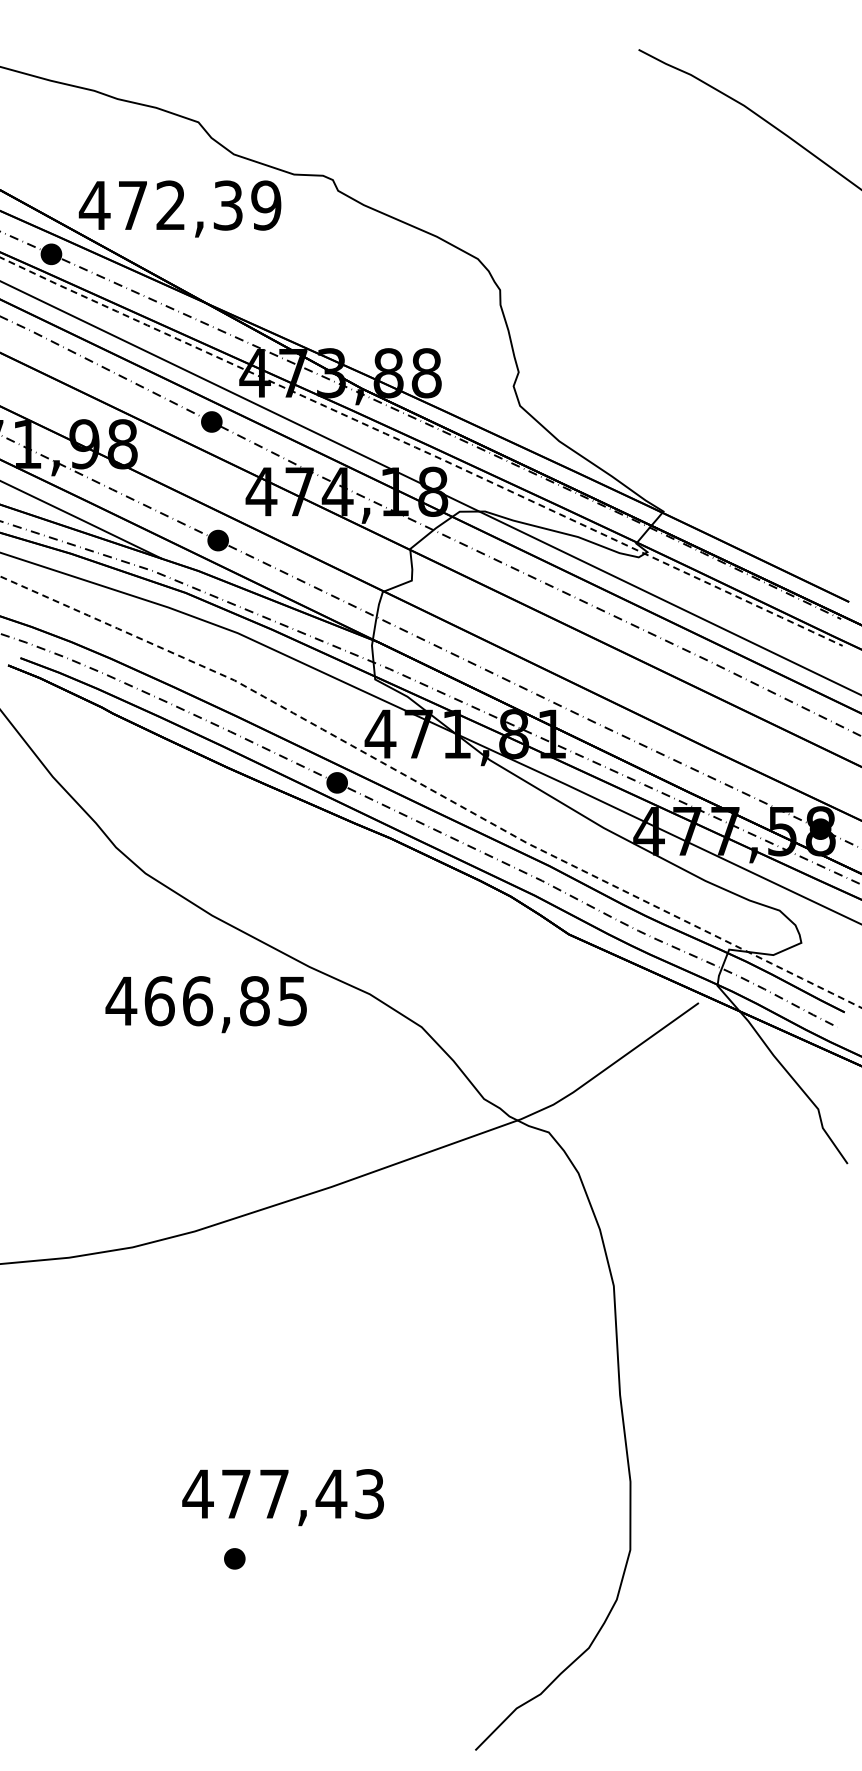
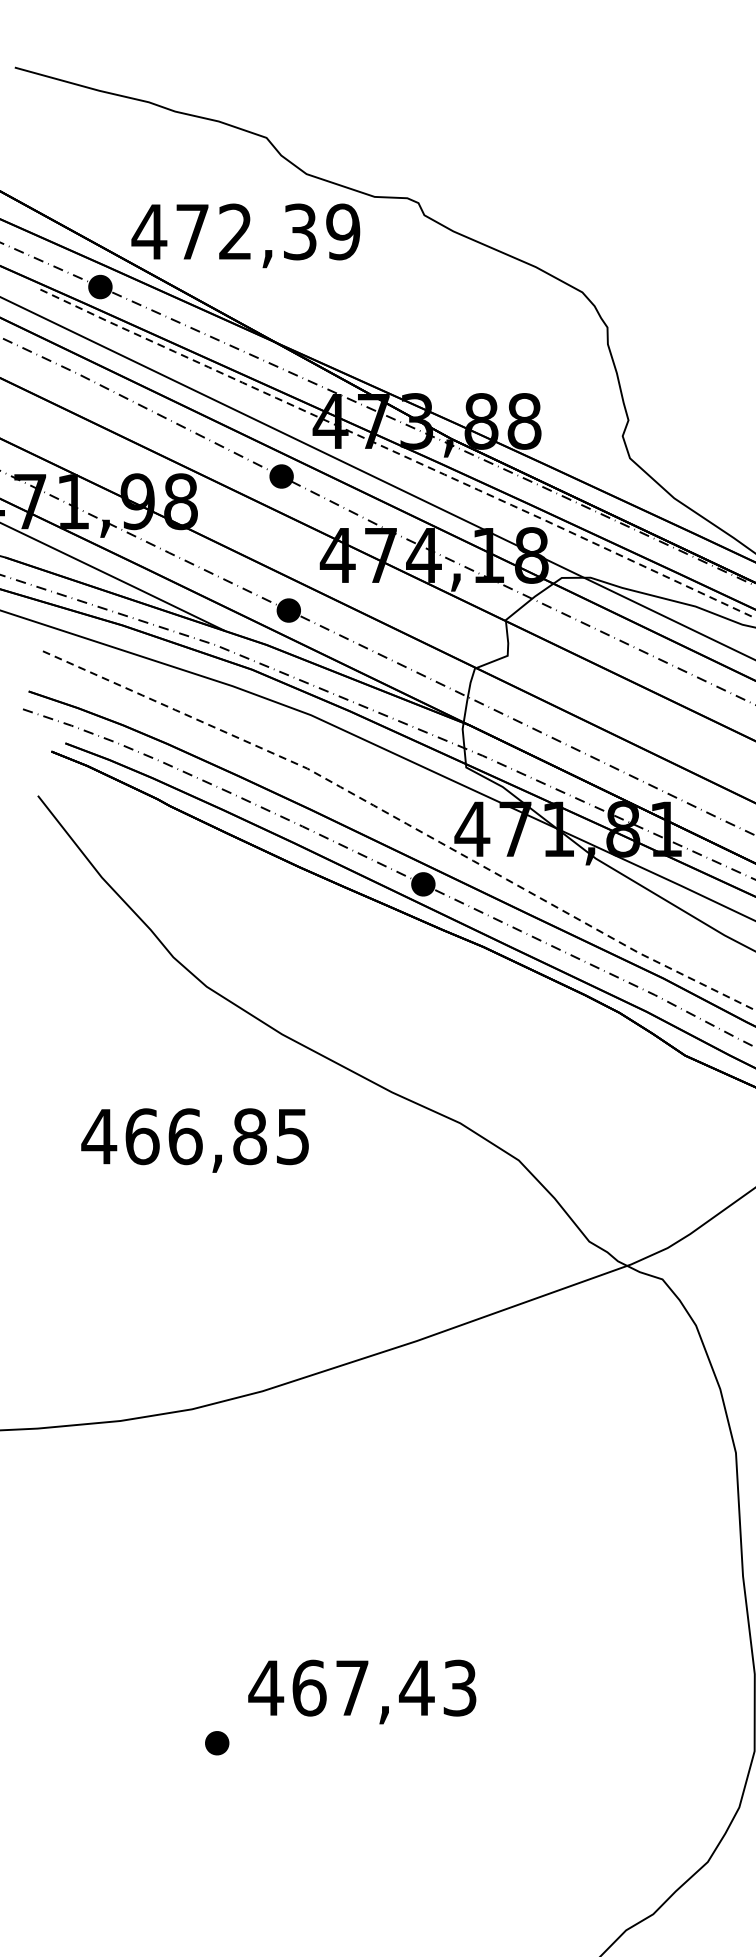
text: (205, 1004) -> (194, 1140), moved
text: (236, 1494) -> (309, 1688), 477,43 -> 467,43
part: (234, 1558) -> (216, 1742), moved

